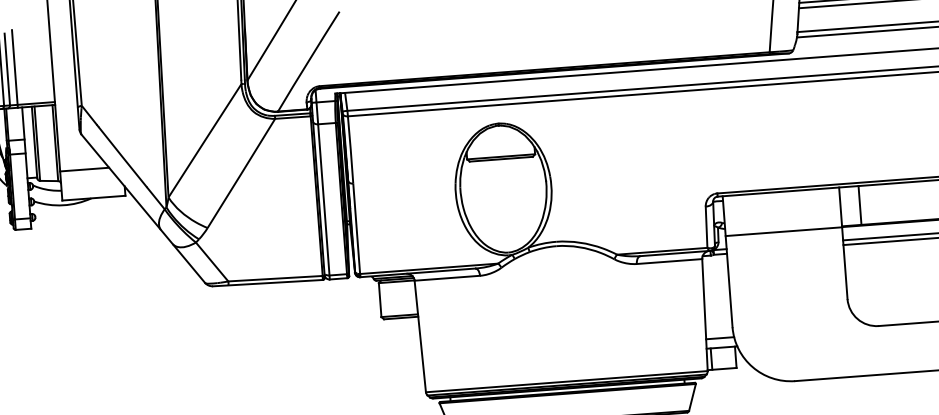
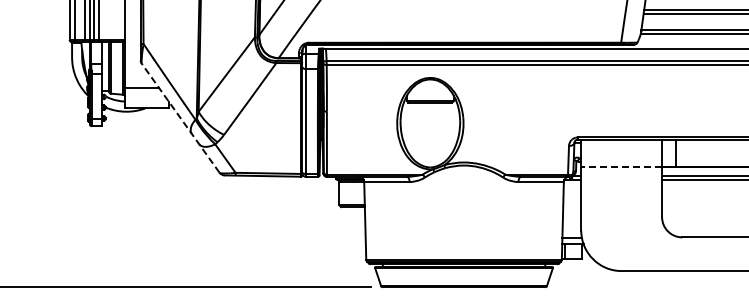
line: (143, 209) -> (180, 118), solid -> dashed
line: (783, 231) -> (621, 167), solid -> dashed

